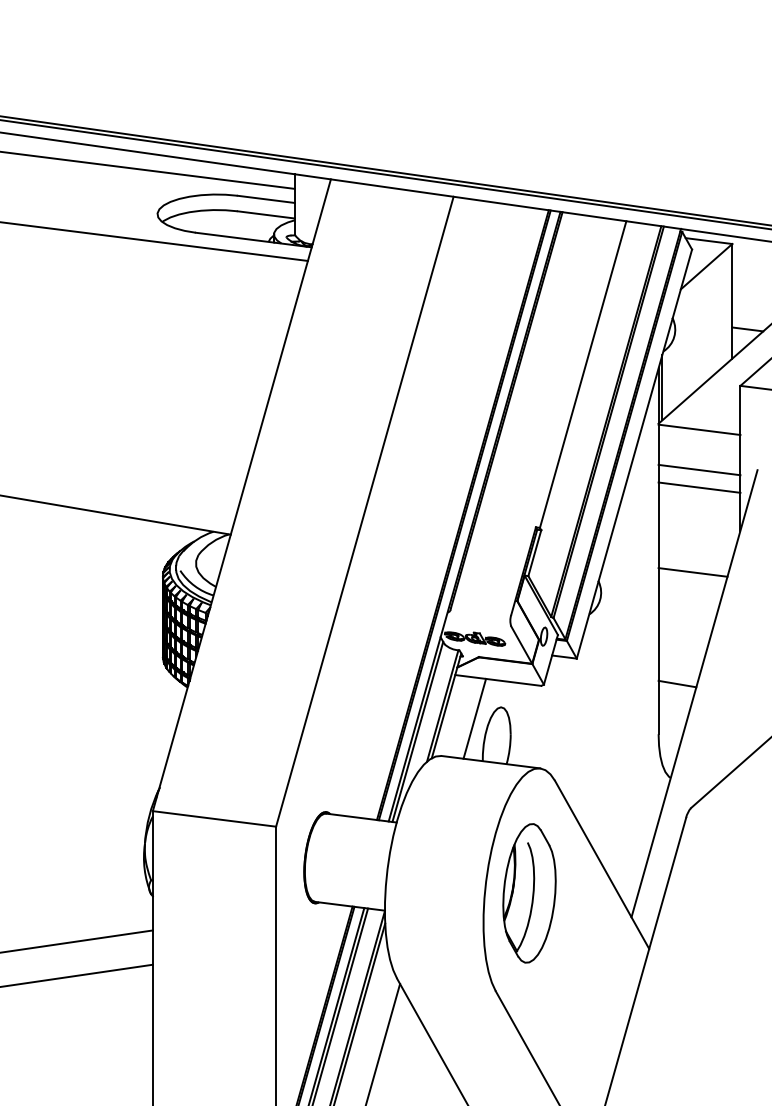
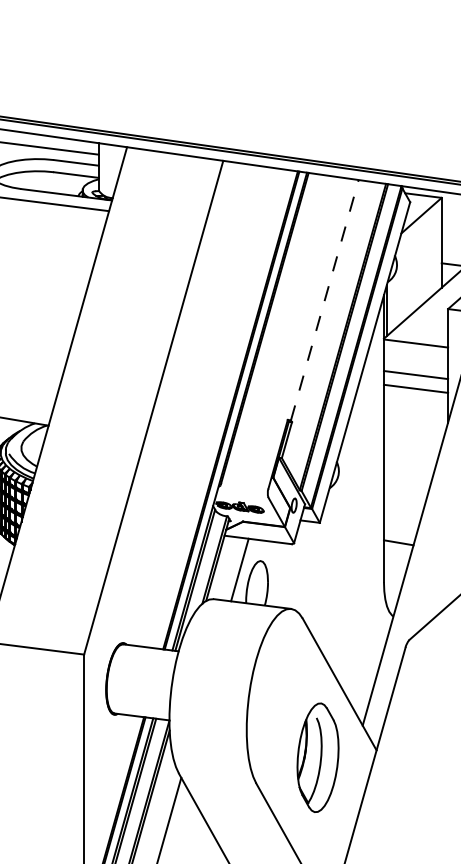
line: (583, 374) -> (325, 300), solid -> dashed
line: (692, 572) -> (410, 455), removed
part: (529, 893) -> (318, 757), moved

